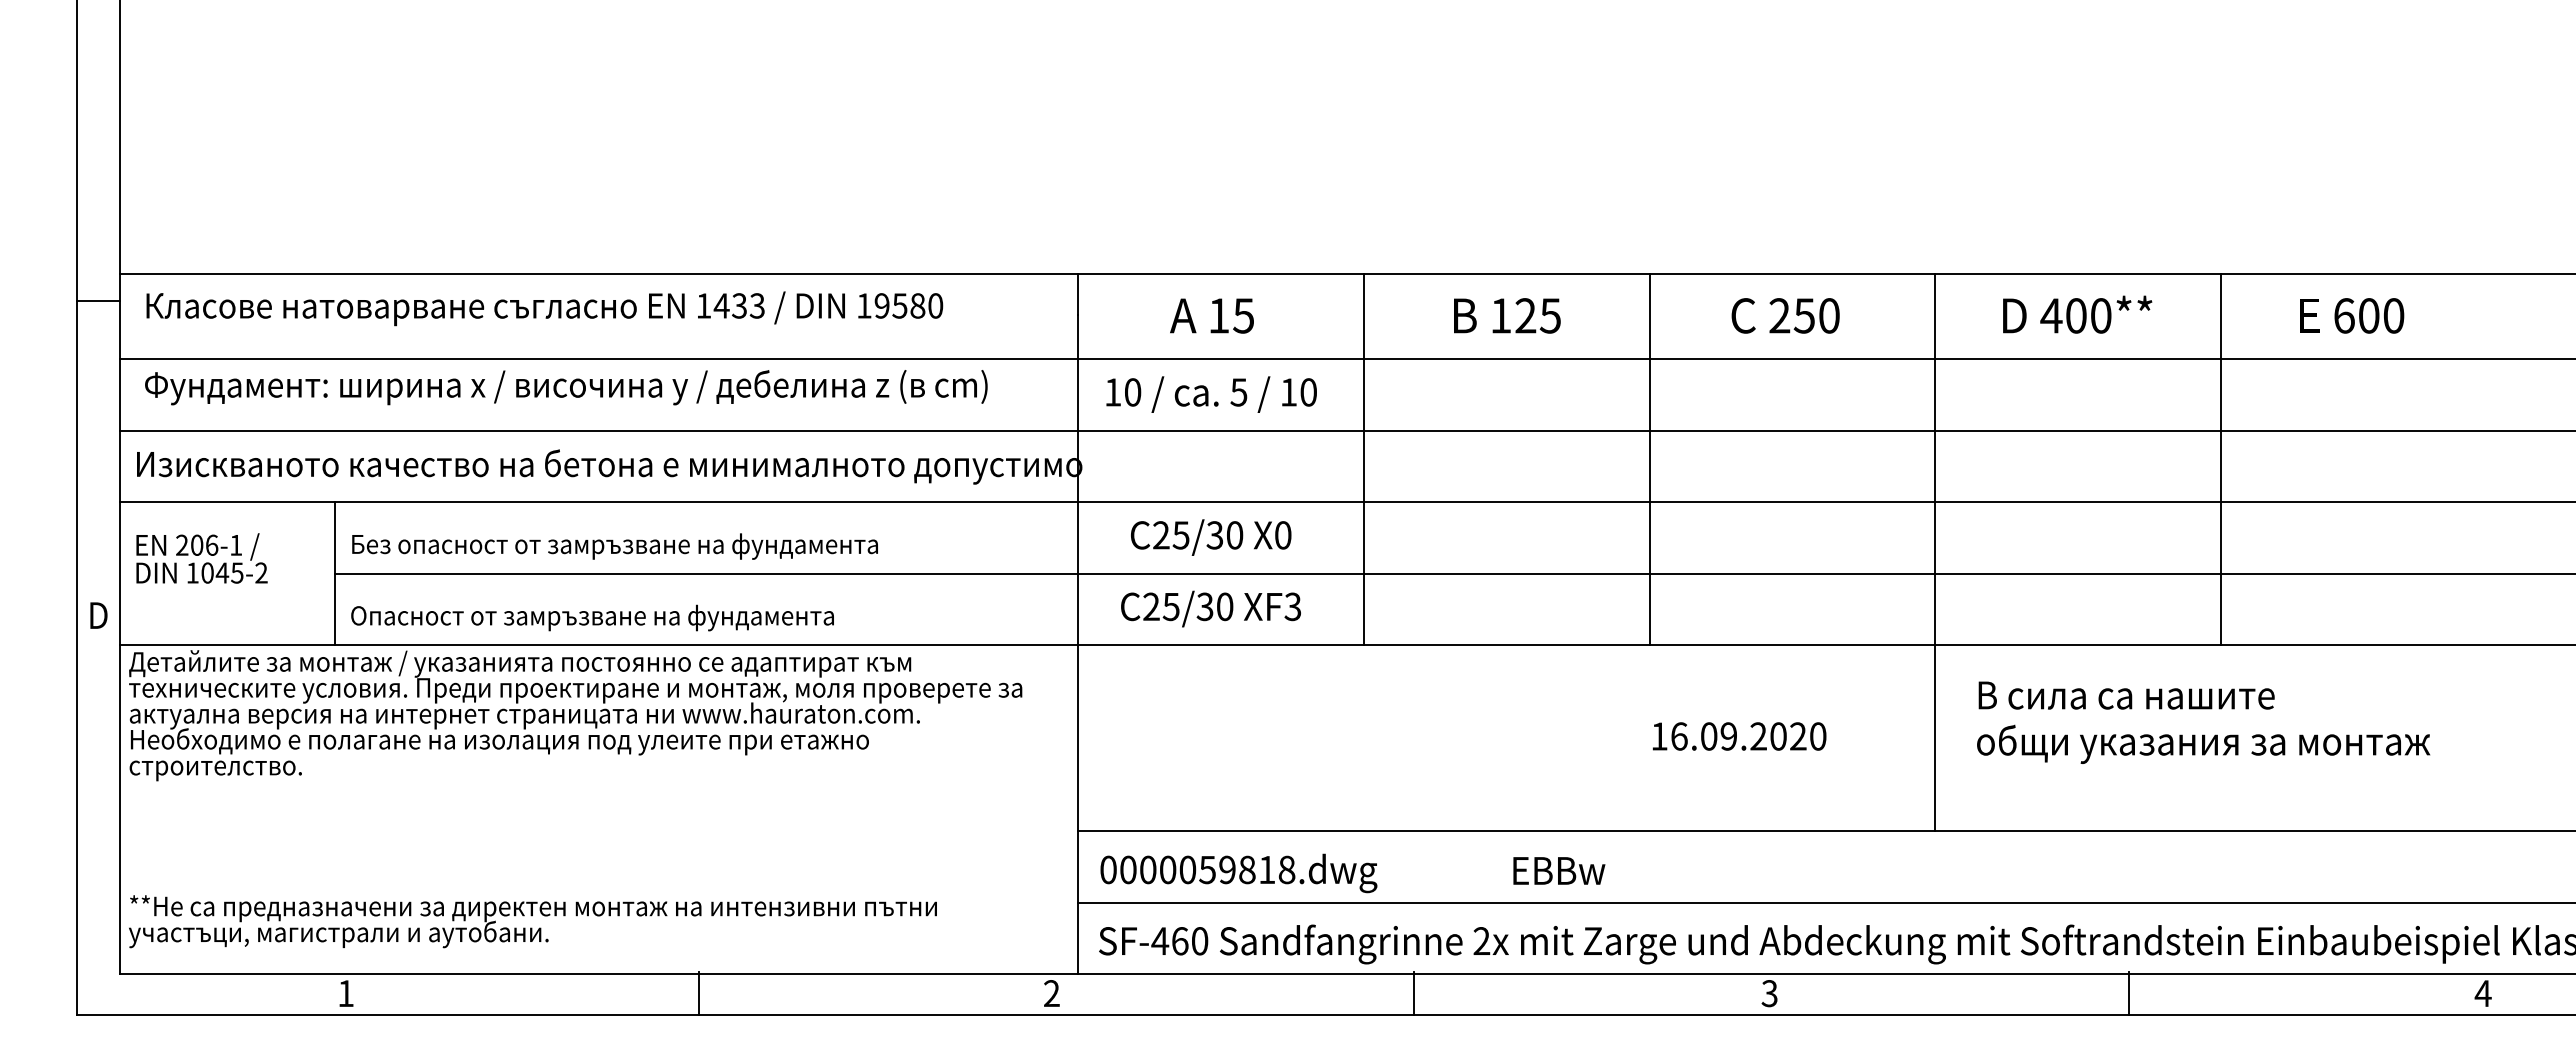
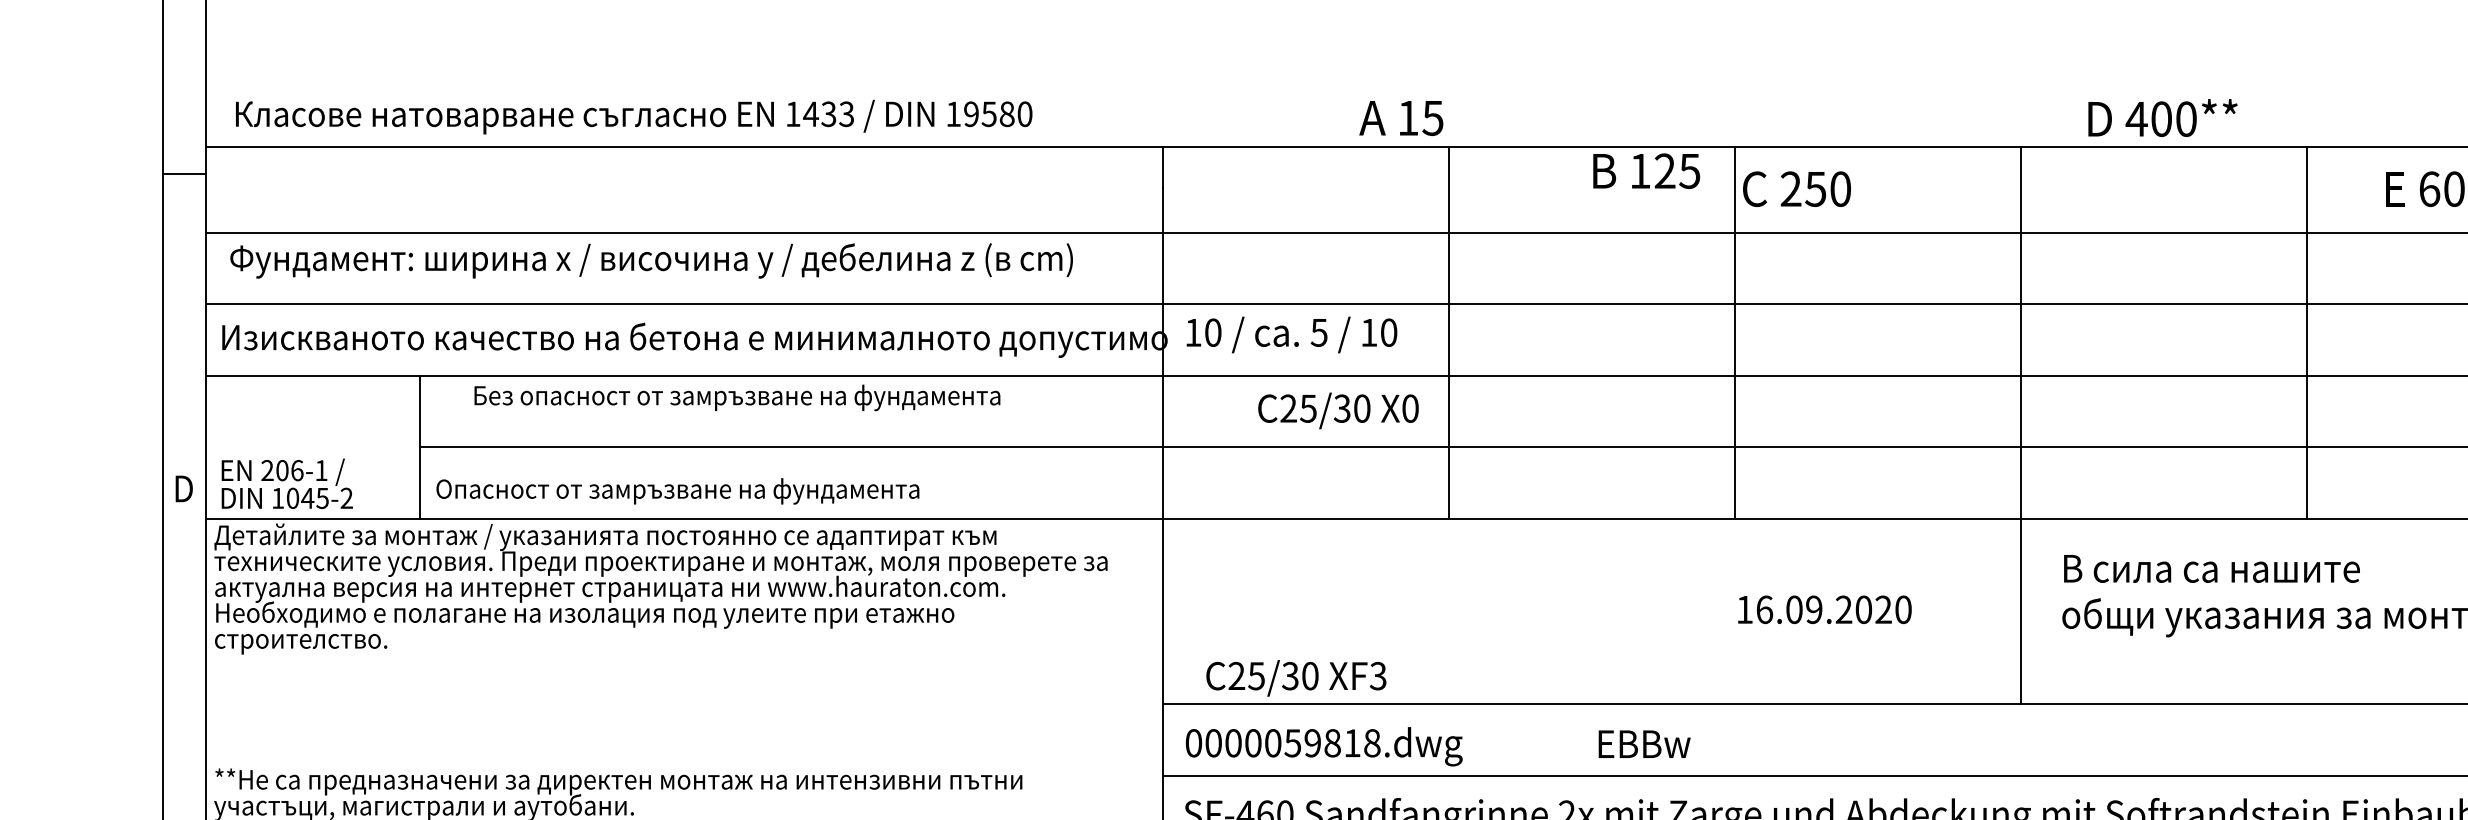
text: (544, 308) -> (633, 116), moved
text: (2077, 314) -> (2162, 117), moved
text: (1211, 315) -> (1400, 117), moved
text: (1507, 315) -> (1646, 170), moved
text: (1785, 315) -> (1796, 188), moved
text: (1211, 394) -> (1291, 334), moved
text: (1211, 537) -> (1338, 410), moved
text: (614, 546) -> (736, 397), moved
text: (201, 558) -> (286, 483), moved
text: (1210, 608) -> (1295, 677), moved

